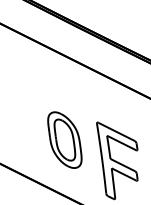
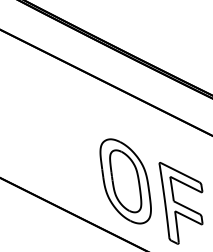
part: (64, 140) -> (125, 181), size x1.43

